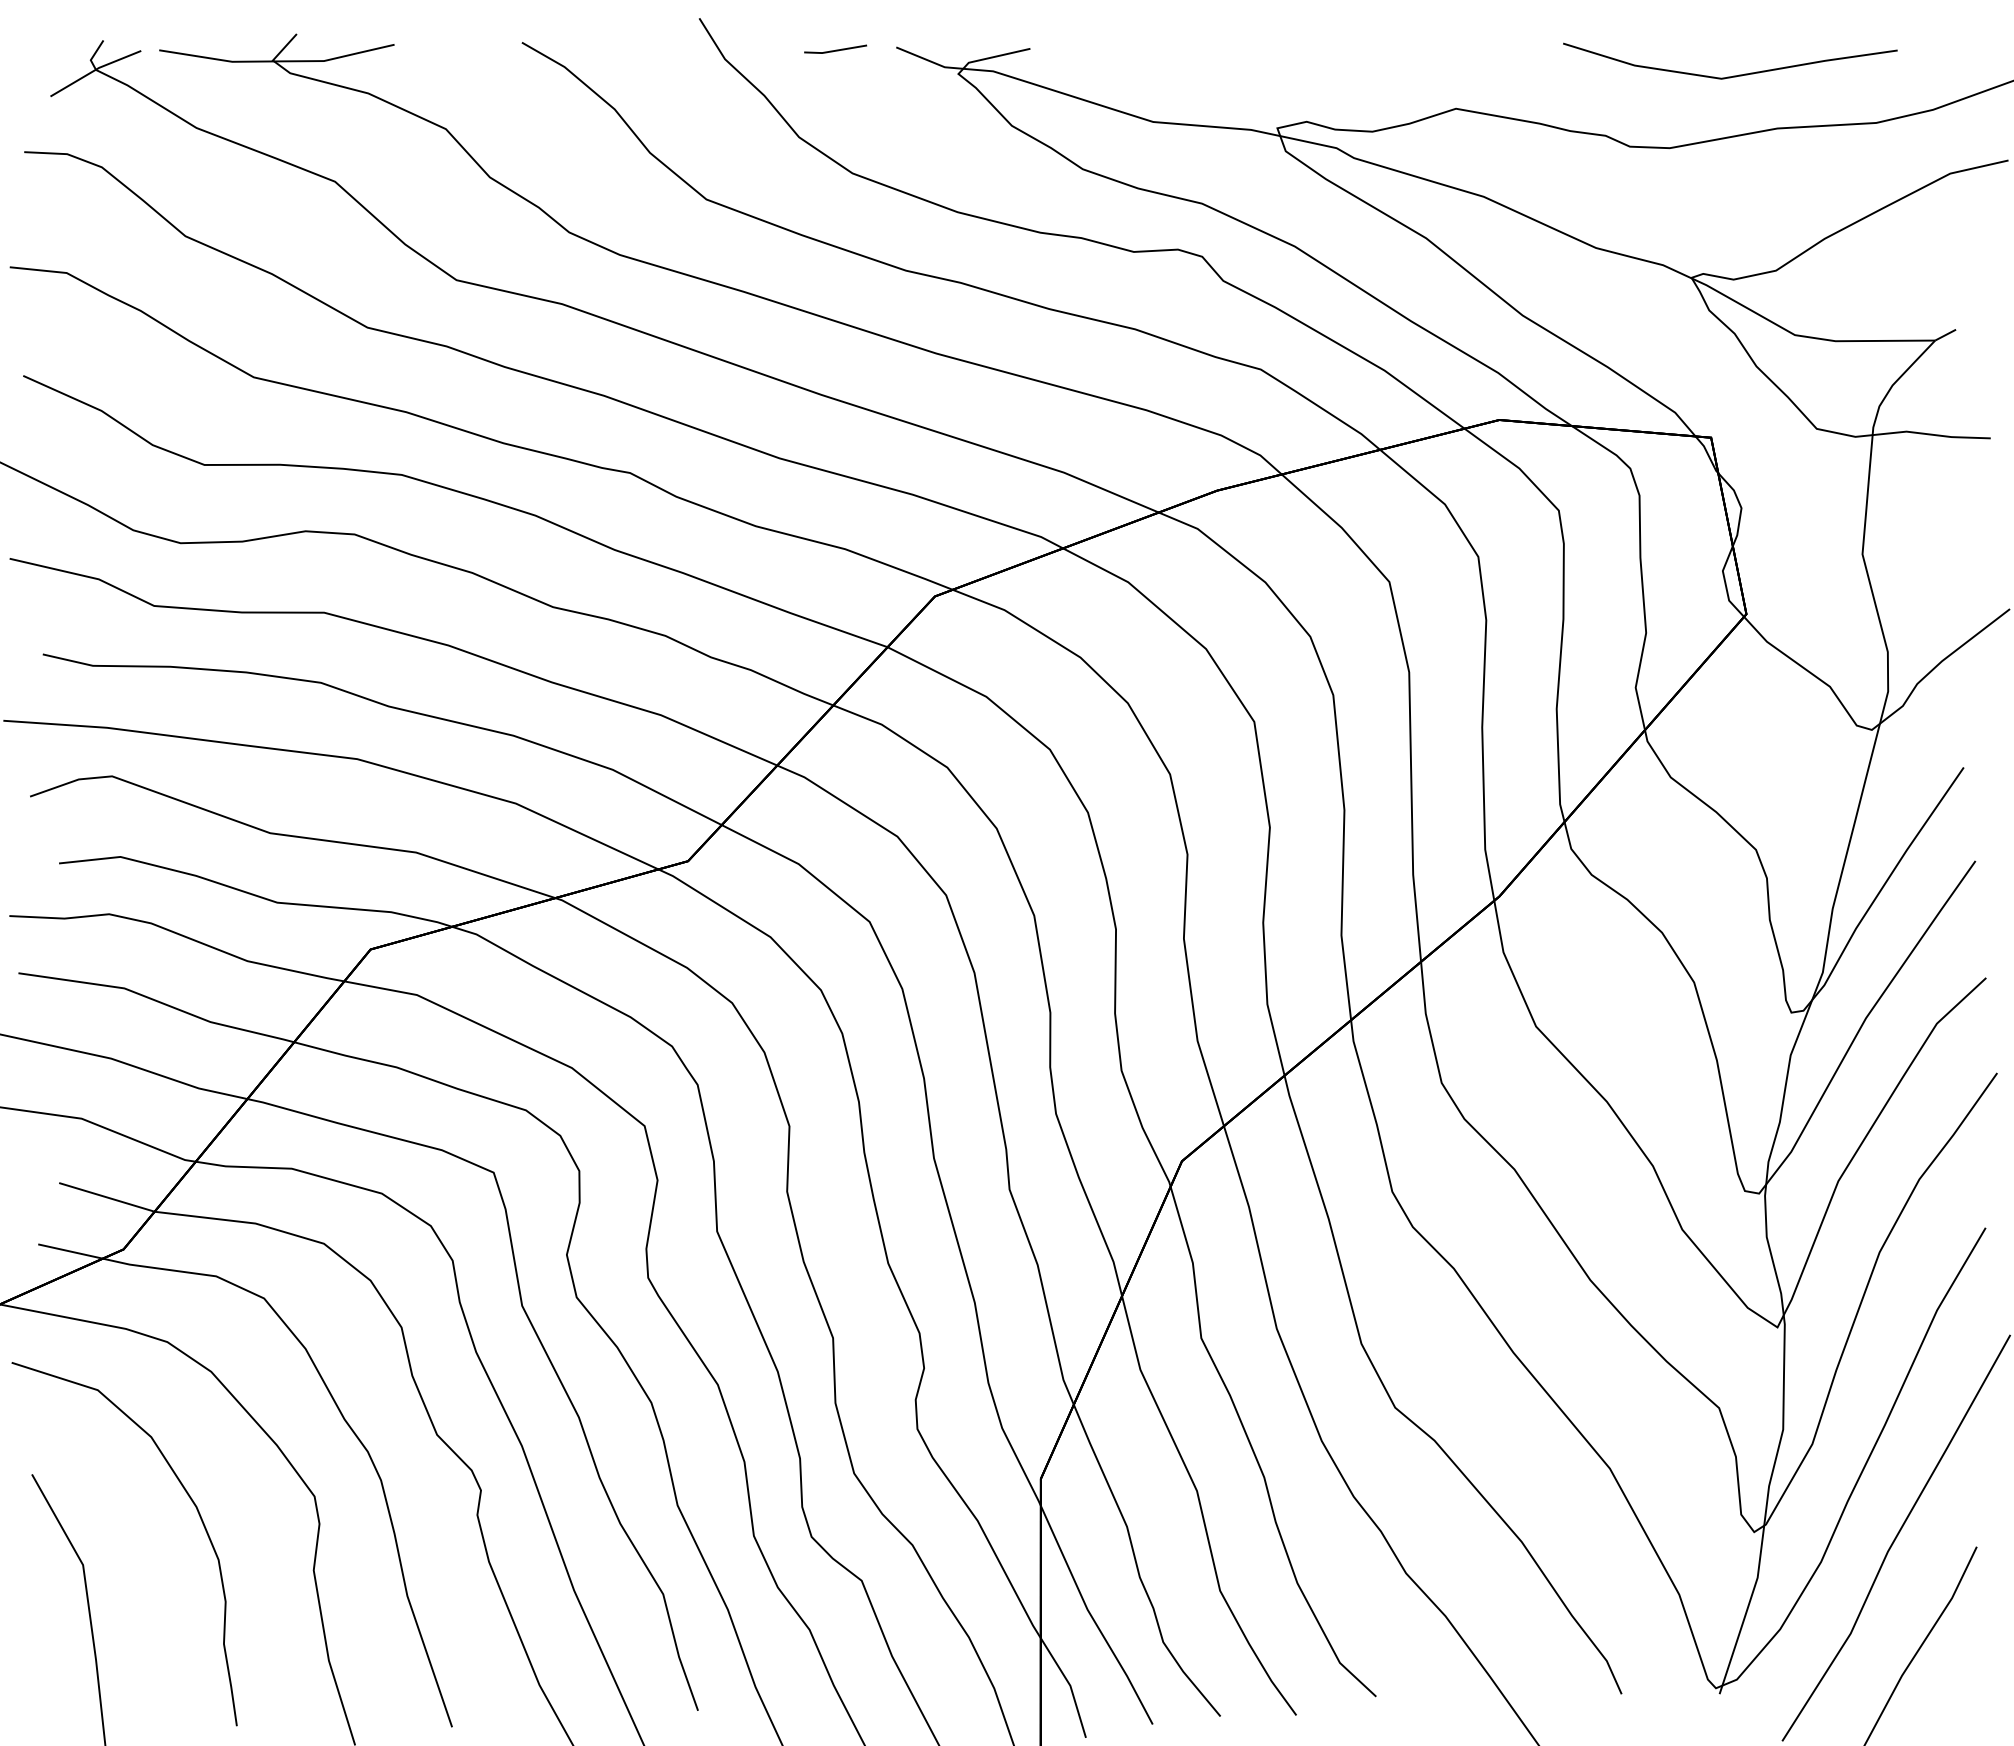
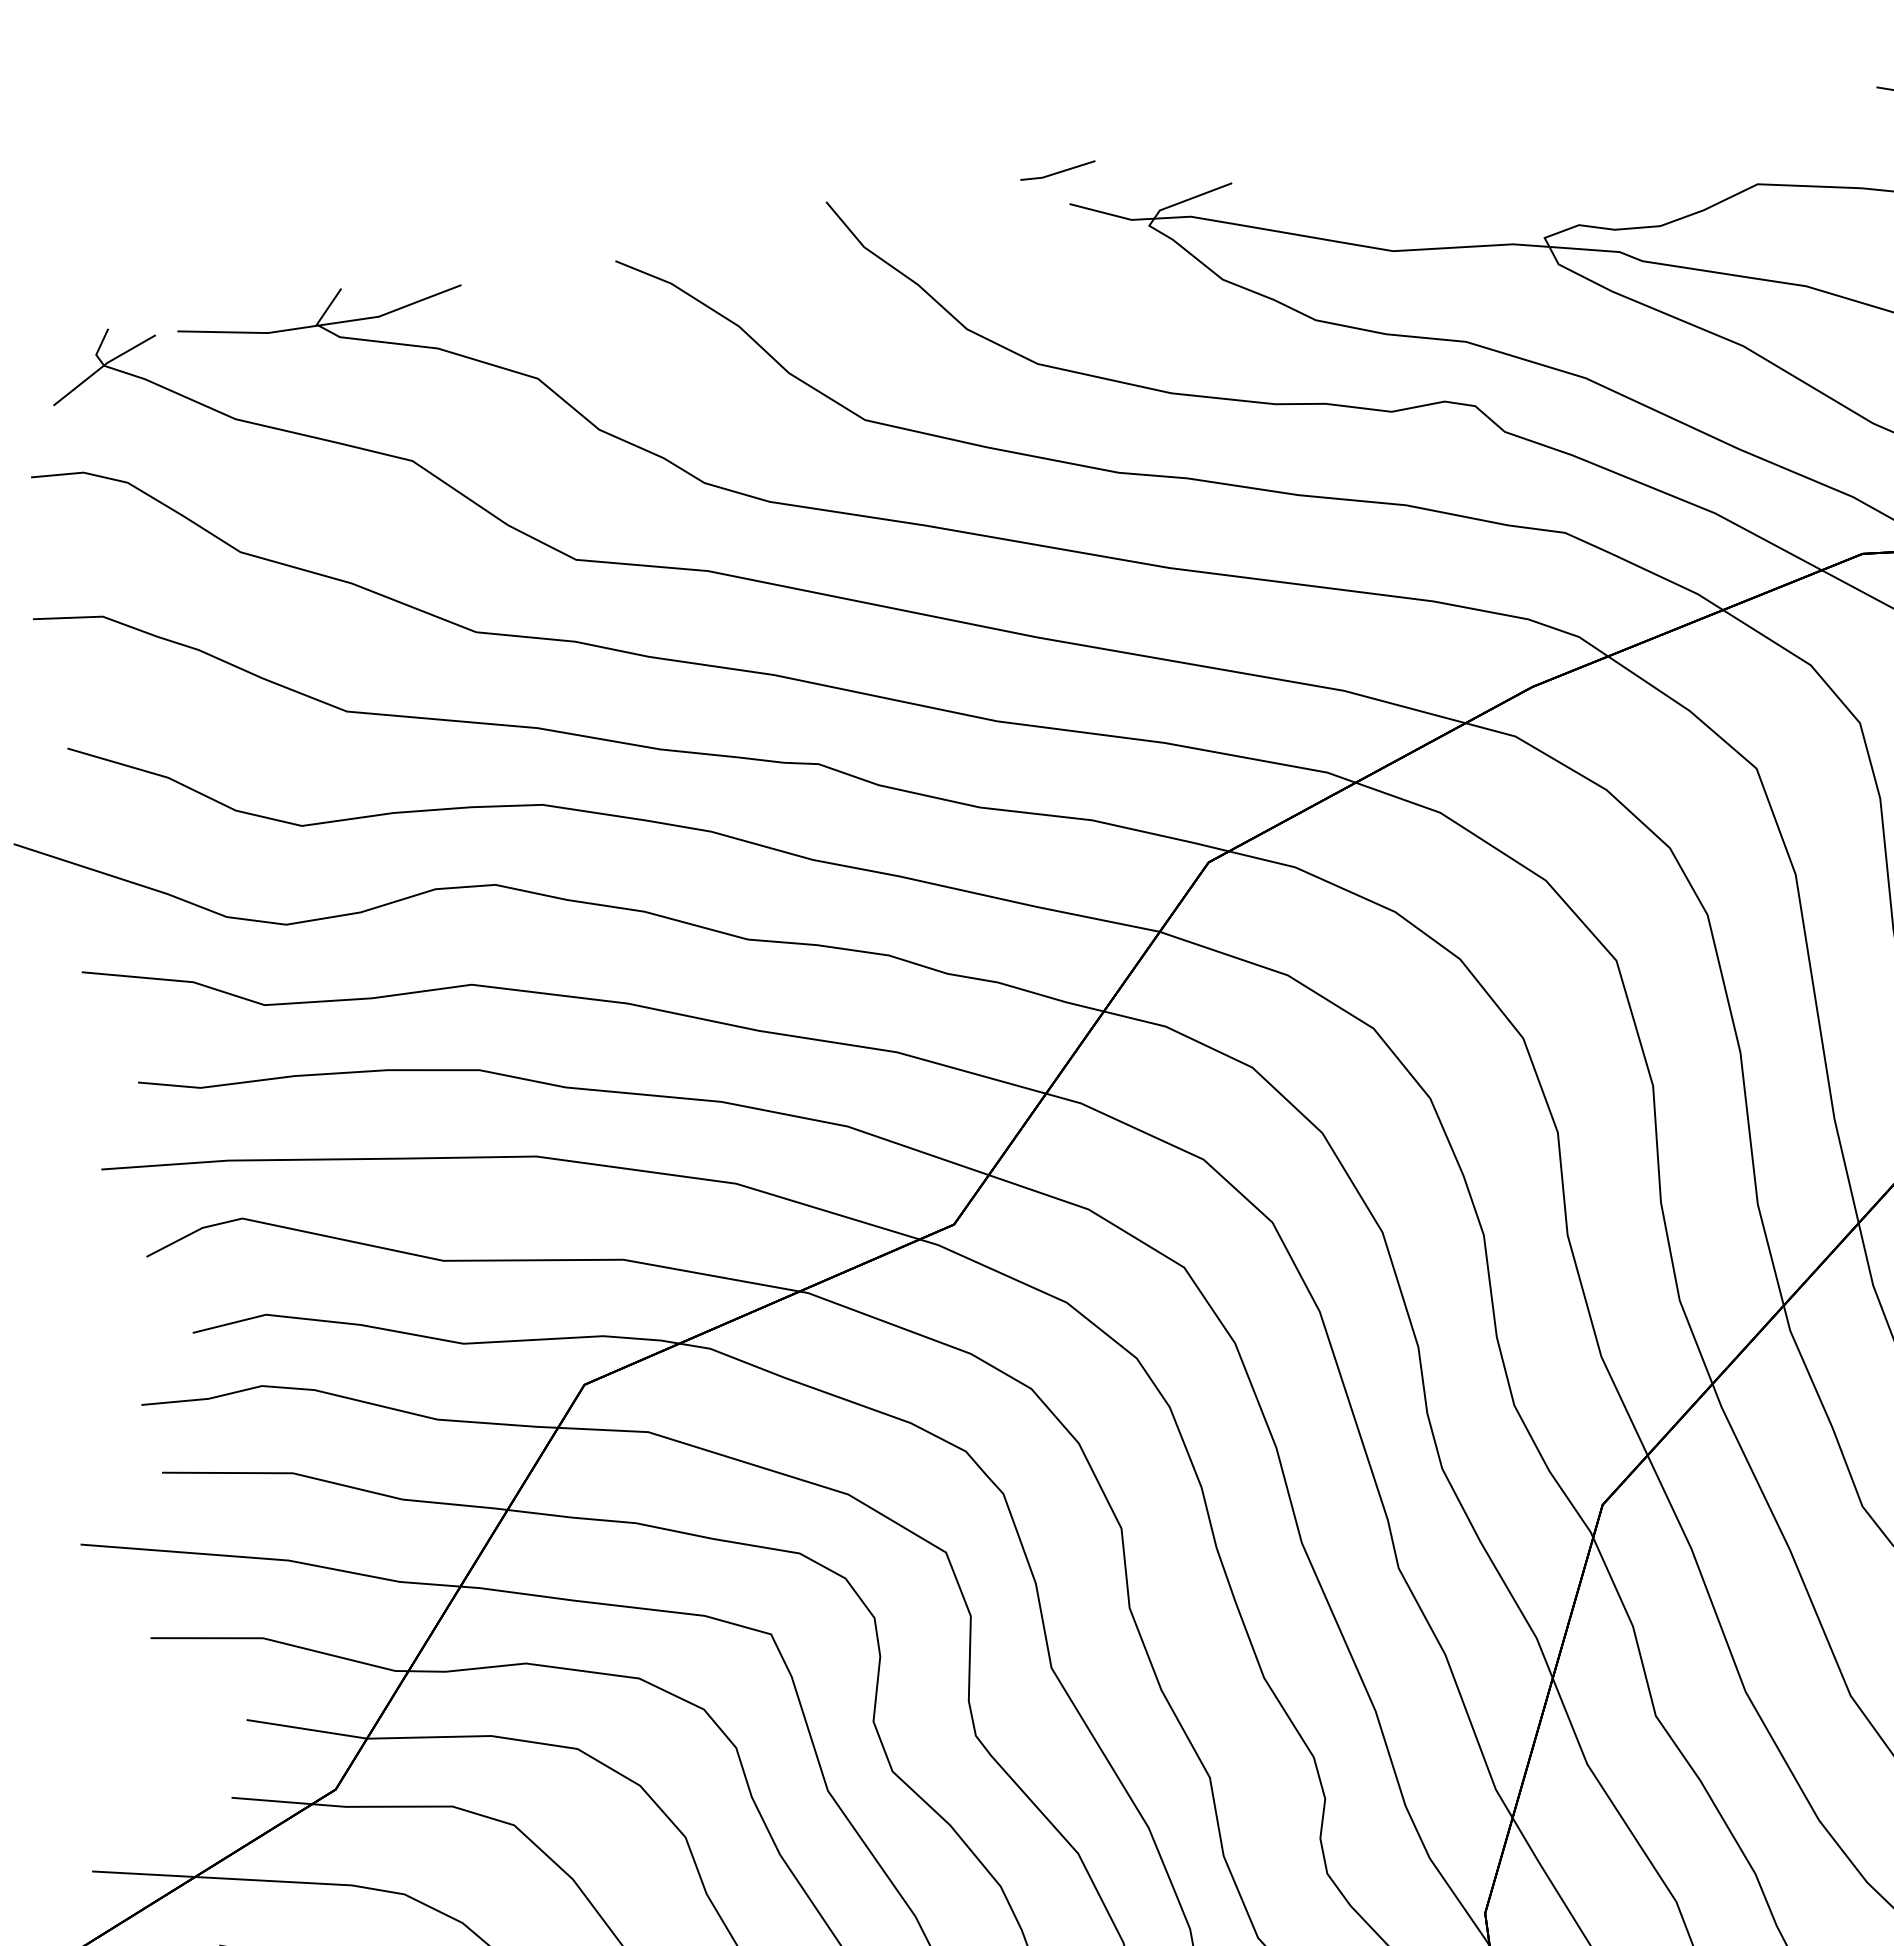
line: (835, 49) -> (1057, 171), moved

